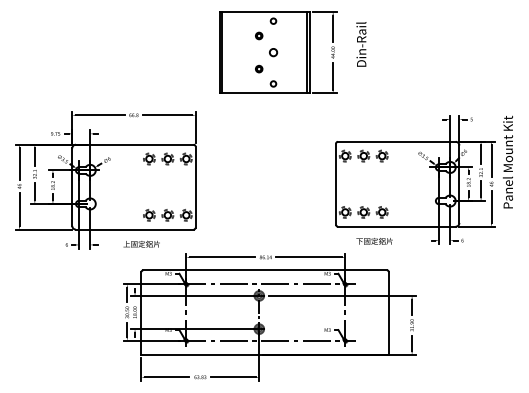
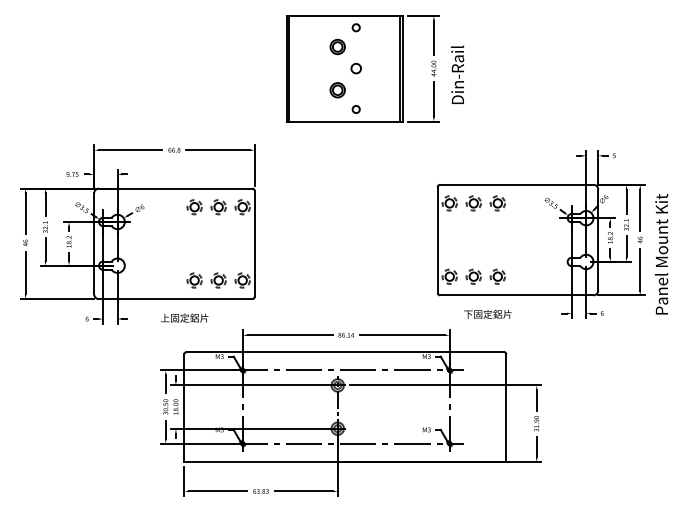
part: (258, 35) -> (336, 46), size x1.67
text: (361, 44) -> (457, 75), moved
part: (258, 68) -> (336, 89), size x1.67
text: (507, 161) -> (660, 253), moved

